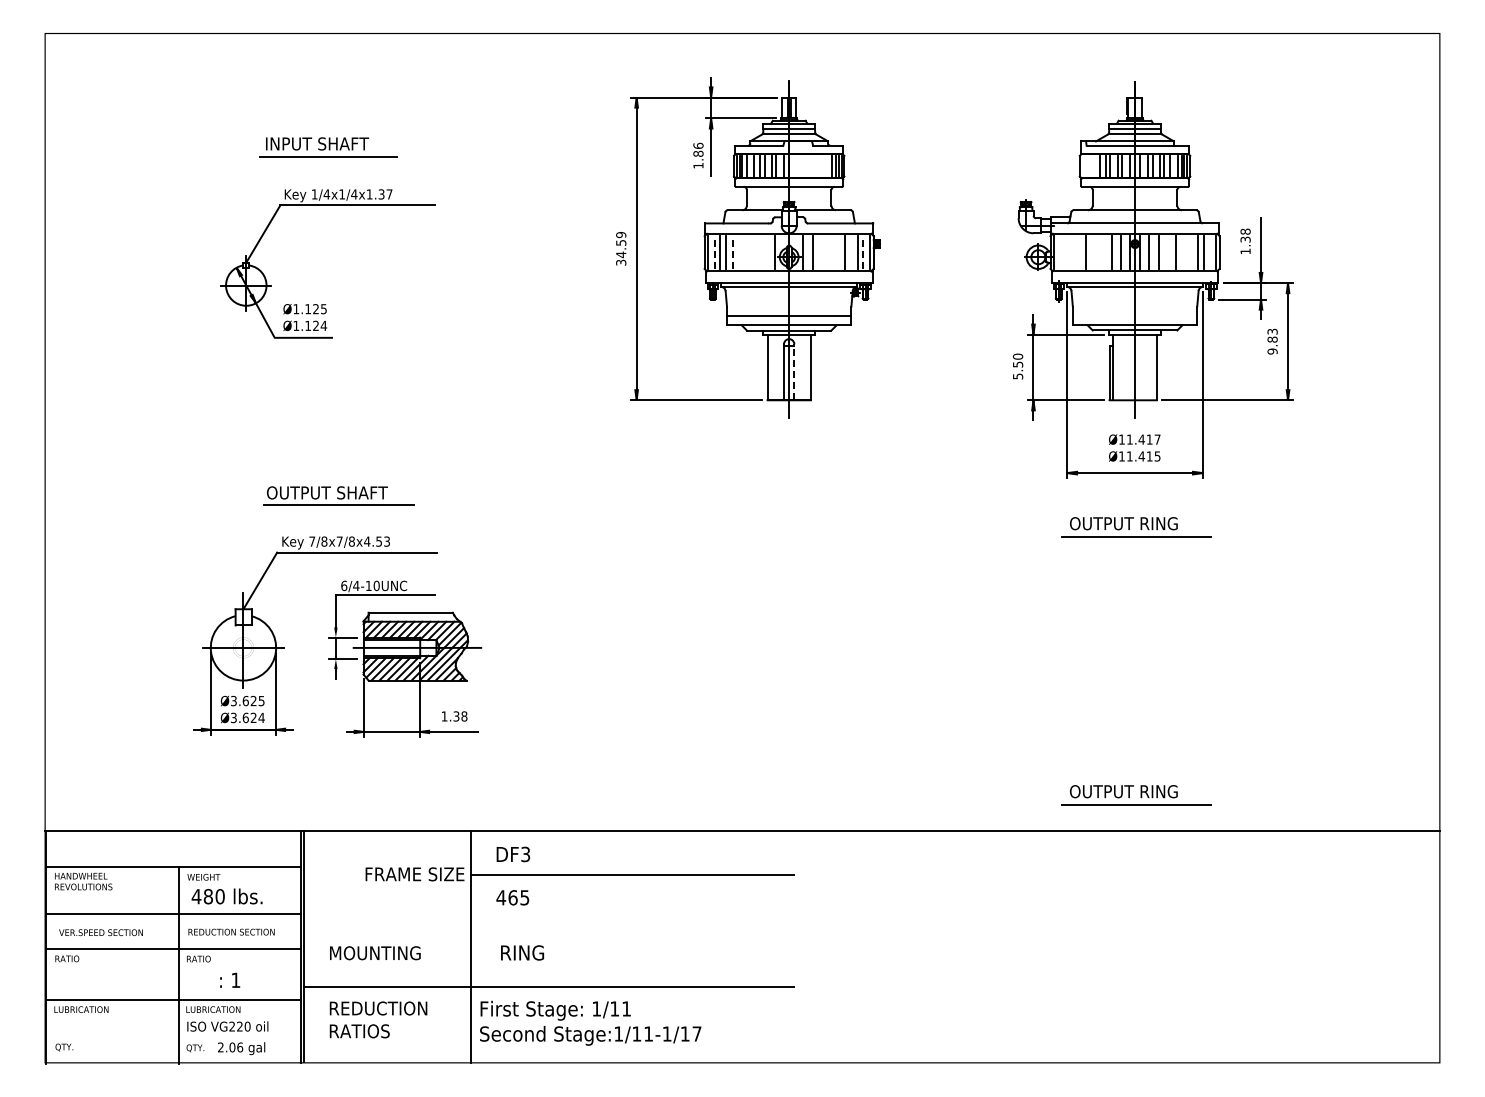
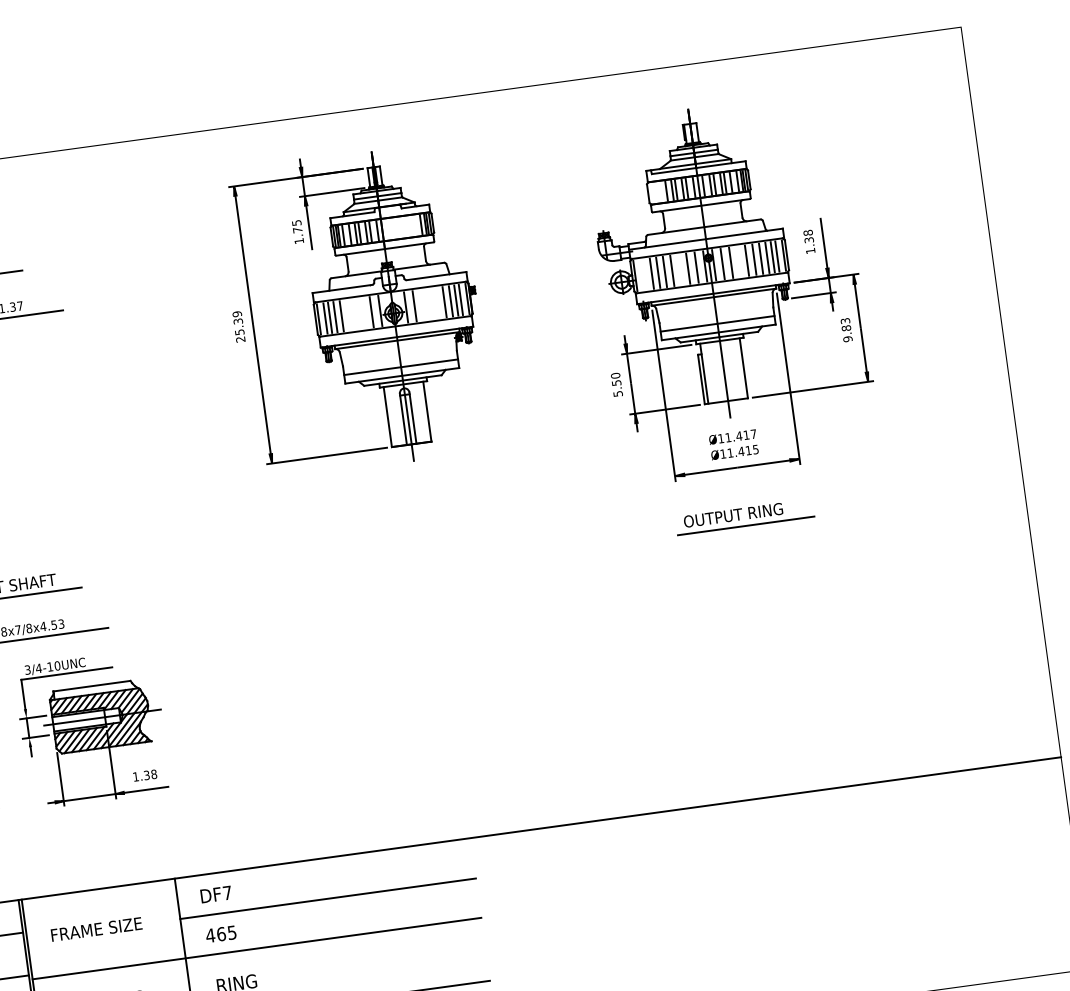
text: (698, 149) -> (297, 226), 1.86 -> 1.75
text: (621, 252) -> (239, 330), 34.59 -> 25.39
line: (715, 252) -> (325, 318), dashed -> solid
line: (732, 252) -> (341, 316), dashed -> solid
line: (765, 252) -> (371, 312), added
line: (852, 252) -> (451, 301), added
line: (863, 252) -> (461, 299), dashed -> solid
line: (1071, 252) -> (651, 273), added
line: (1078, 252) -> (657, 272), added
line: (1094, 252) -> (672, 270), added
line: (1183, 252) -> (753, 259), added
line: (1191, 252) -> (761, 258), added
line: (1209, 252) -> (777, 256), added
line: (1134, 315) -> (717, 323), added
line: (794, 372) -> (413, 418), dashed -> solid
text: (344, 585) -> (27, 669), 6/4-10UNC -> 3/4-10UNC
part: (1136, 795) -> (779, 762), removed
text: (525, 854) -> (227, 893), DF3 -> DF7
text: (414, 874) -> (96, 929), moved
line: (548, 918) -> (256, 948), added

